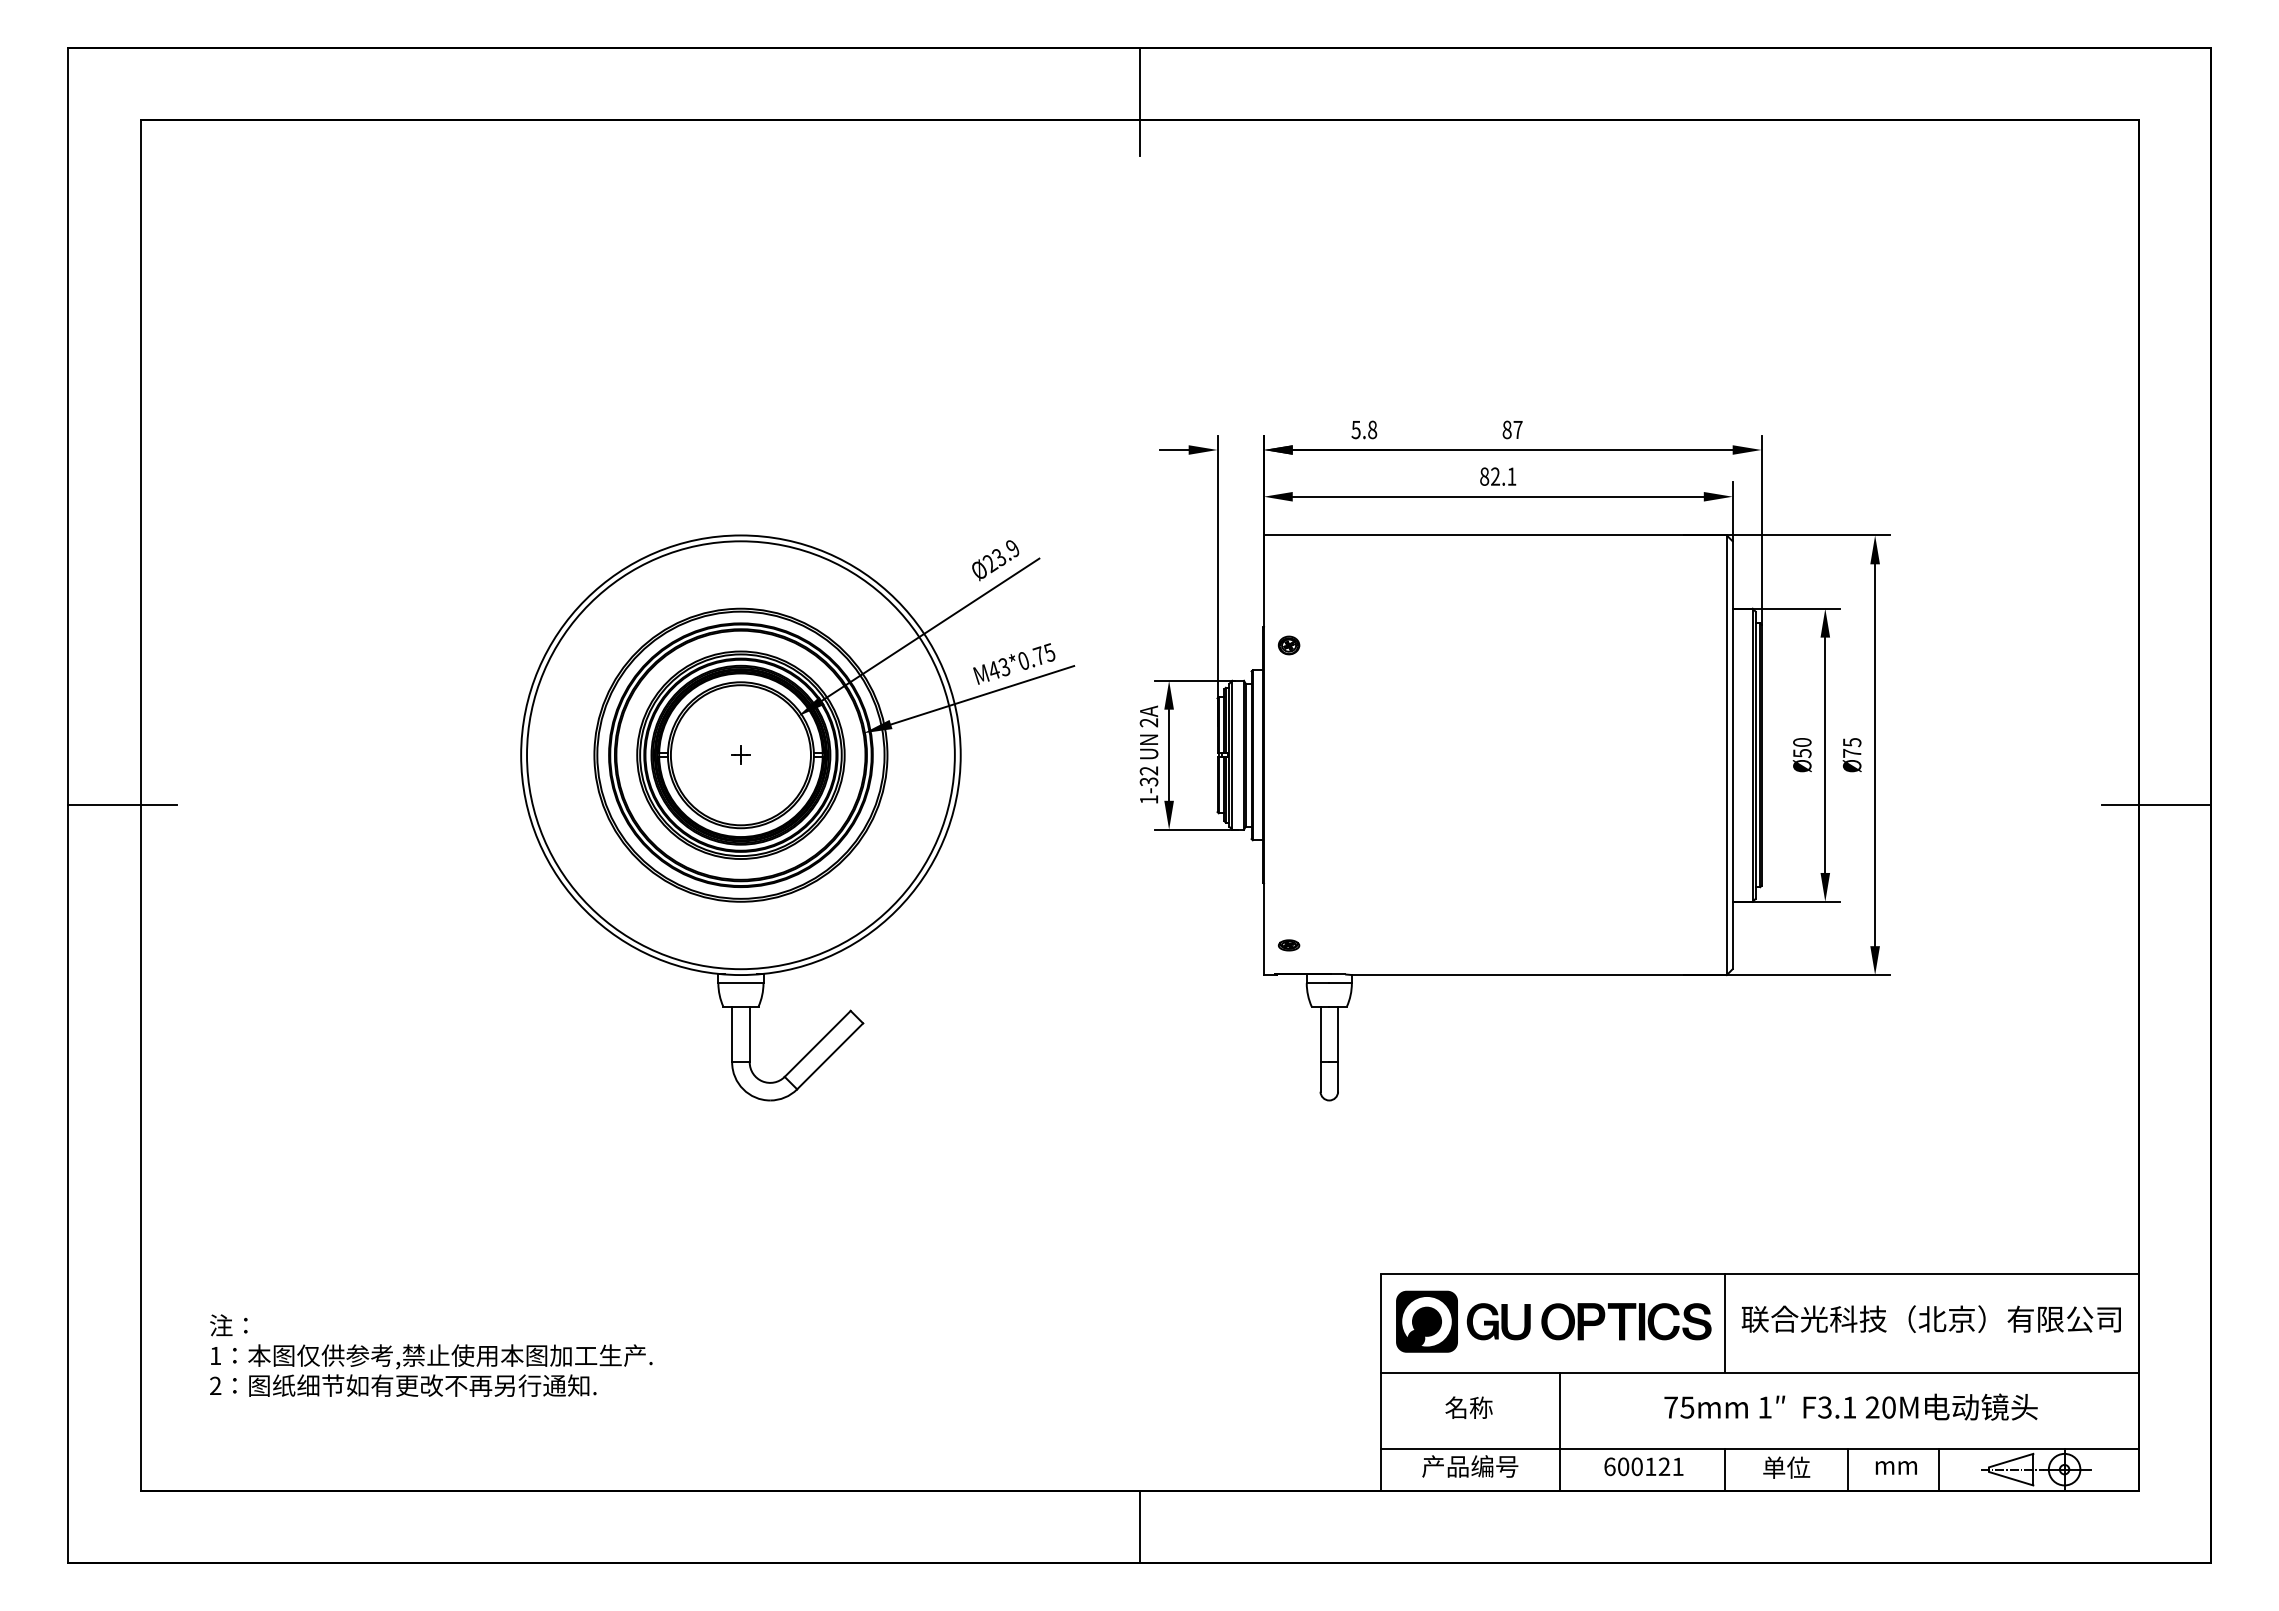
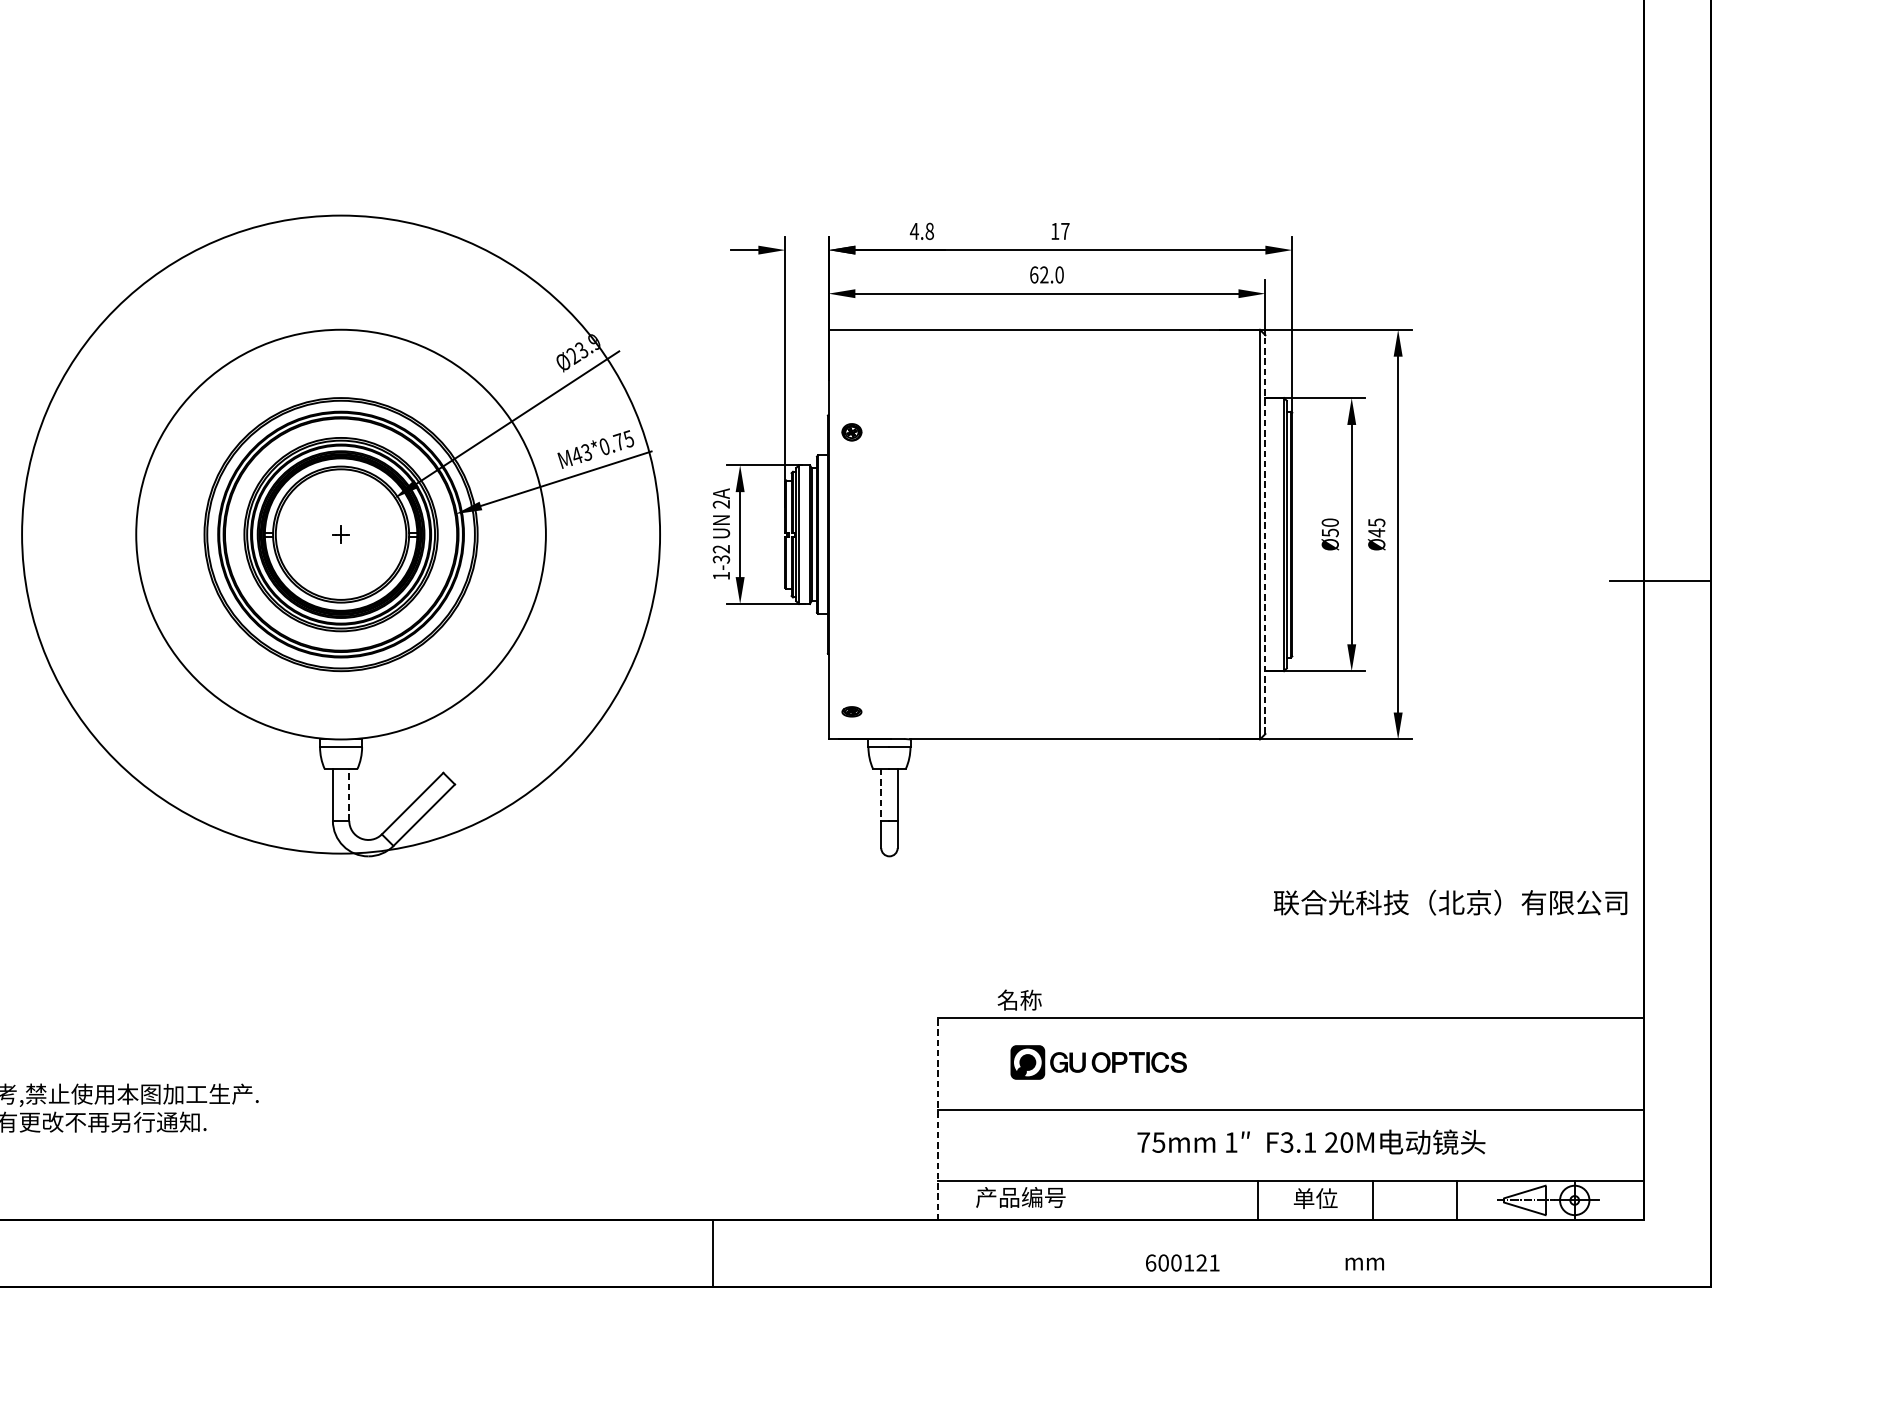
text: (1506, 429) -> (1054, 231), 87 -> 17
text: (1356, 430) -> (914, 231), 5.8 -> 4.8
text: (1498, 476) -> (1047, 274), 82.1 -> 62.0
text: (1852, 753) -> (1377, 532), Ø75 -> Ø45
circle: (740, 755) -> (340, 534), size x1.6
line: (1732, 755) -> (1265, 534), solid -> dashed
line: (749, 1034) -> (349, 794), solid -> dashed
line: (1320, 1034) -> (881, 794), solid -> dashed
text: (1930, 1318) -> (1449, 902), moved
part: (1553, 1321) -> (1098, 1062), size x0.6
line: (1724, 1323) -> (1257, 1064), removed
line: (1381, 1382) -> (938, 1119), solid -> dashed
text: (1850, 1406) -> (1310, 1141), moved
text: (1468, 1407) -> (1019, 999), moved
line: (1559, 1431) -> (1103, 1164), removed
text: (1643, 1466) -> (1182, 1262), moved
text: (1895, 1467) -> (1364, 1263), moved

